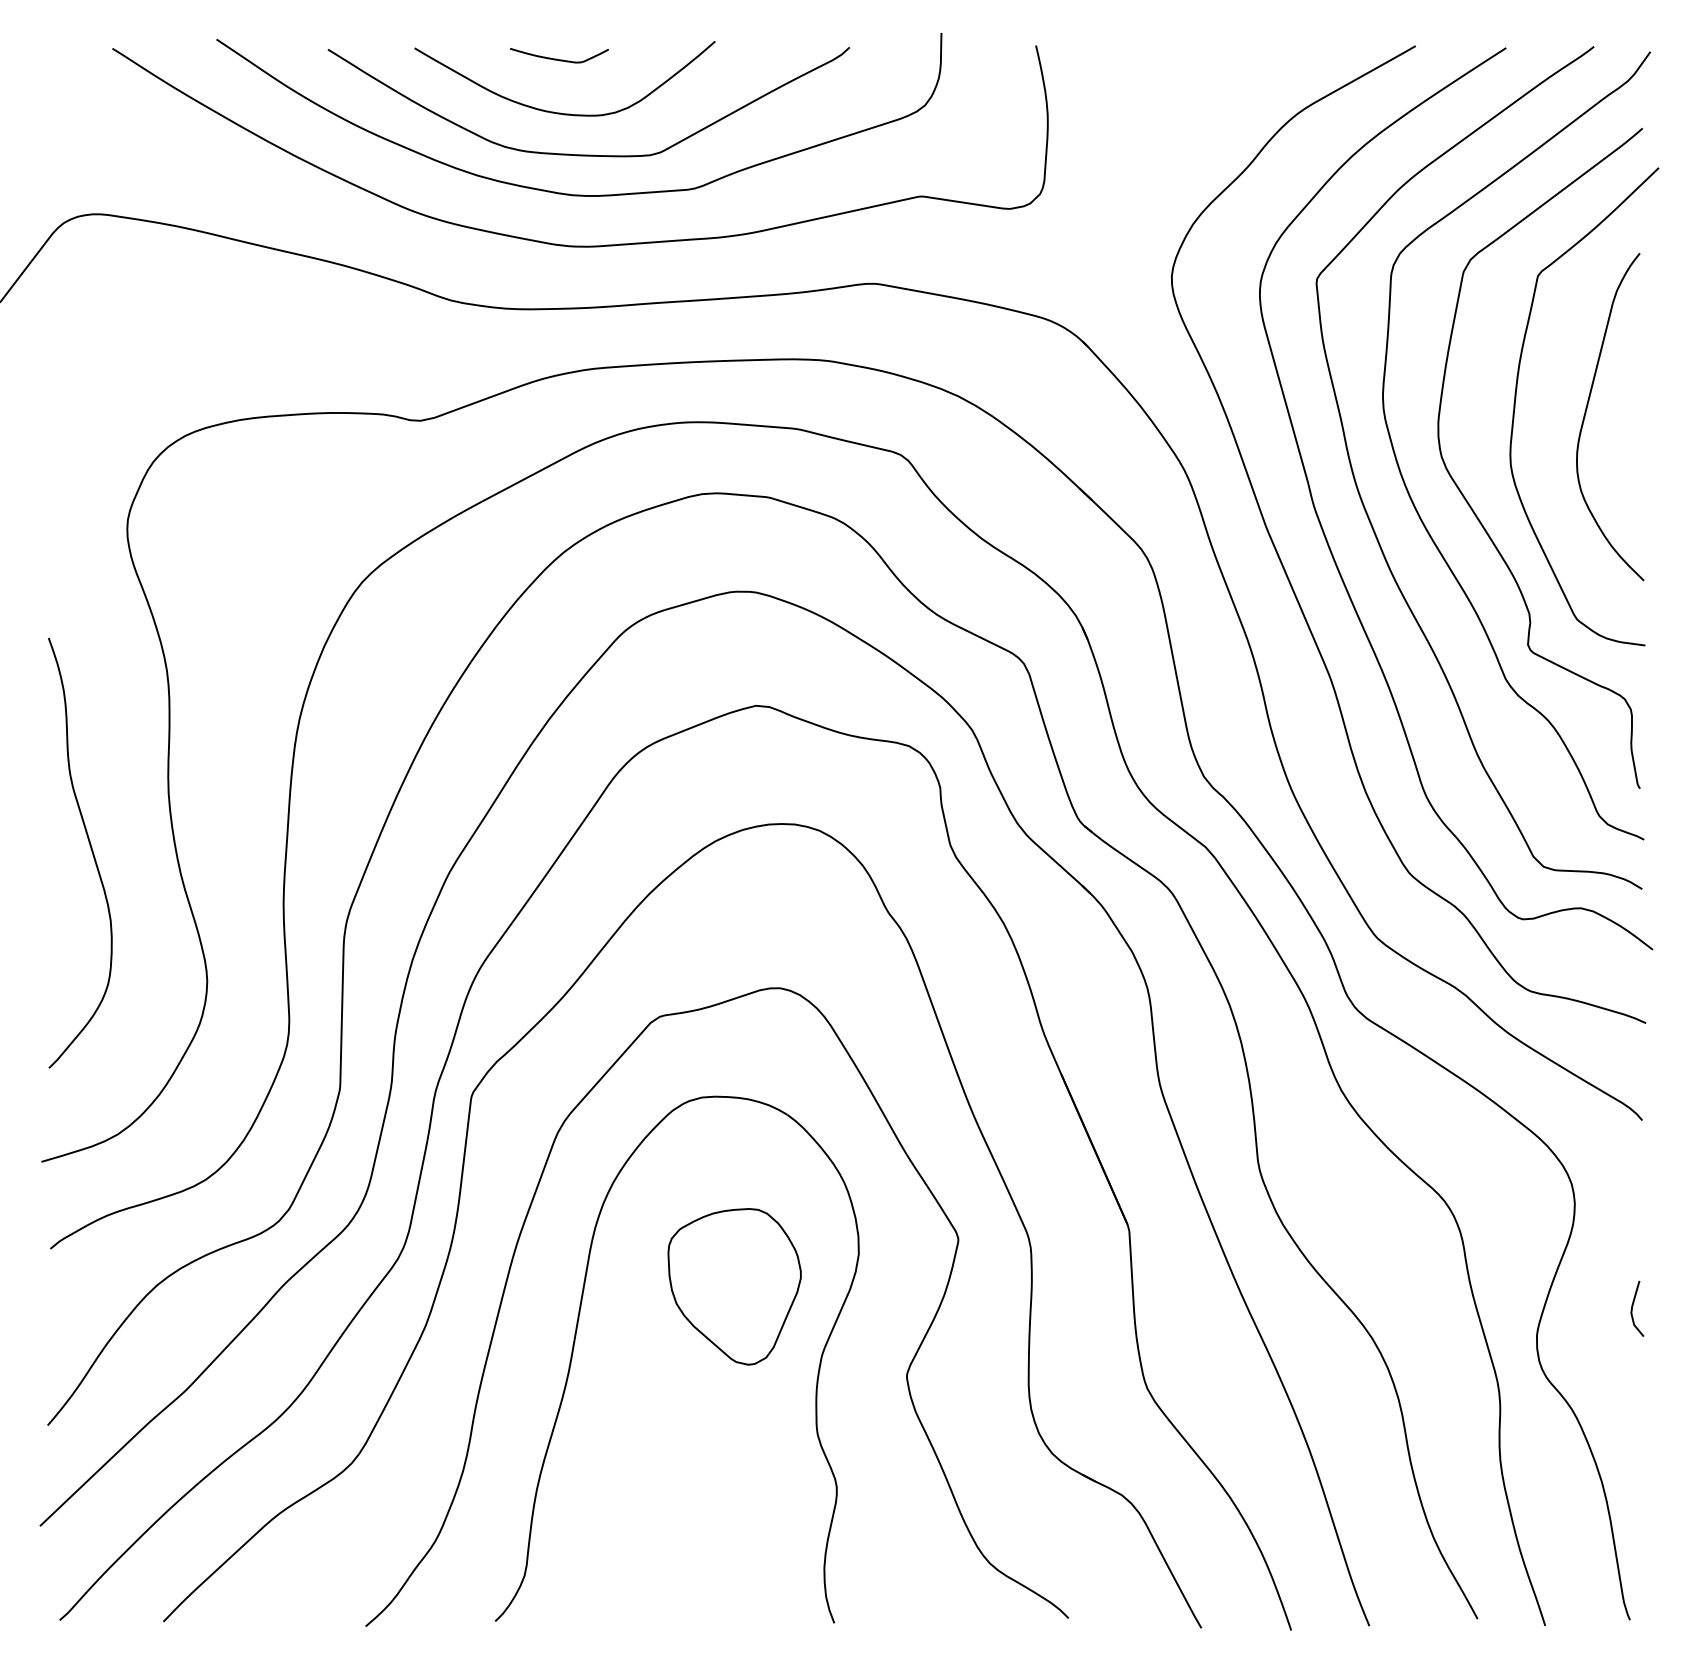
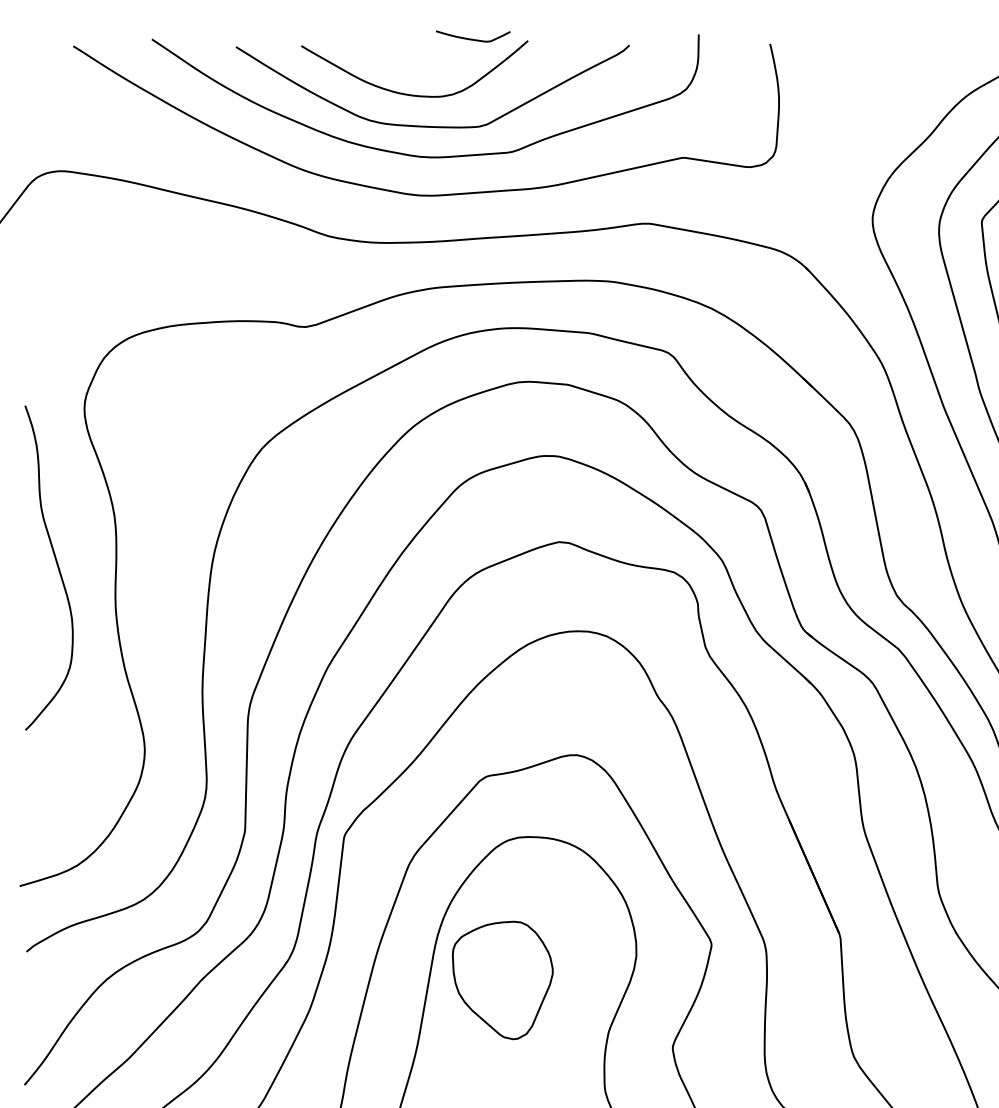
curve: (559, 59) -> (473, 39), moved
curve: (90, 848) -> (56, 564), moved
part: (734, 1286) -> (502, 980), moved

